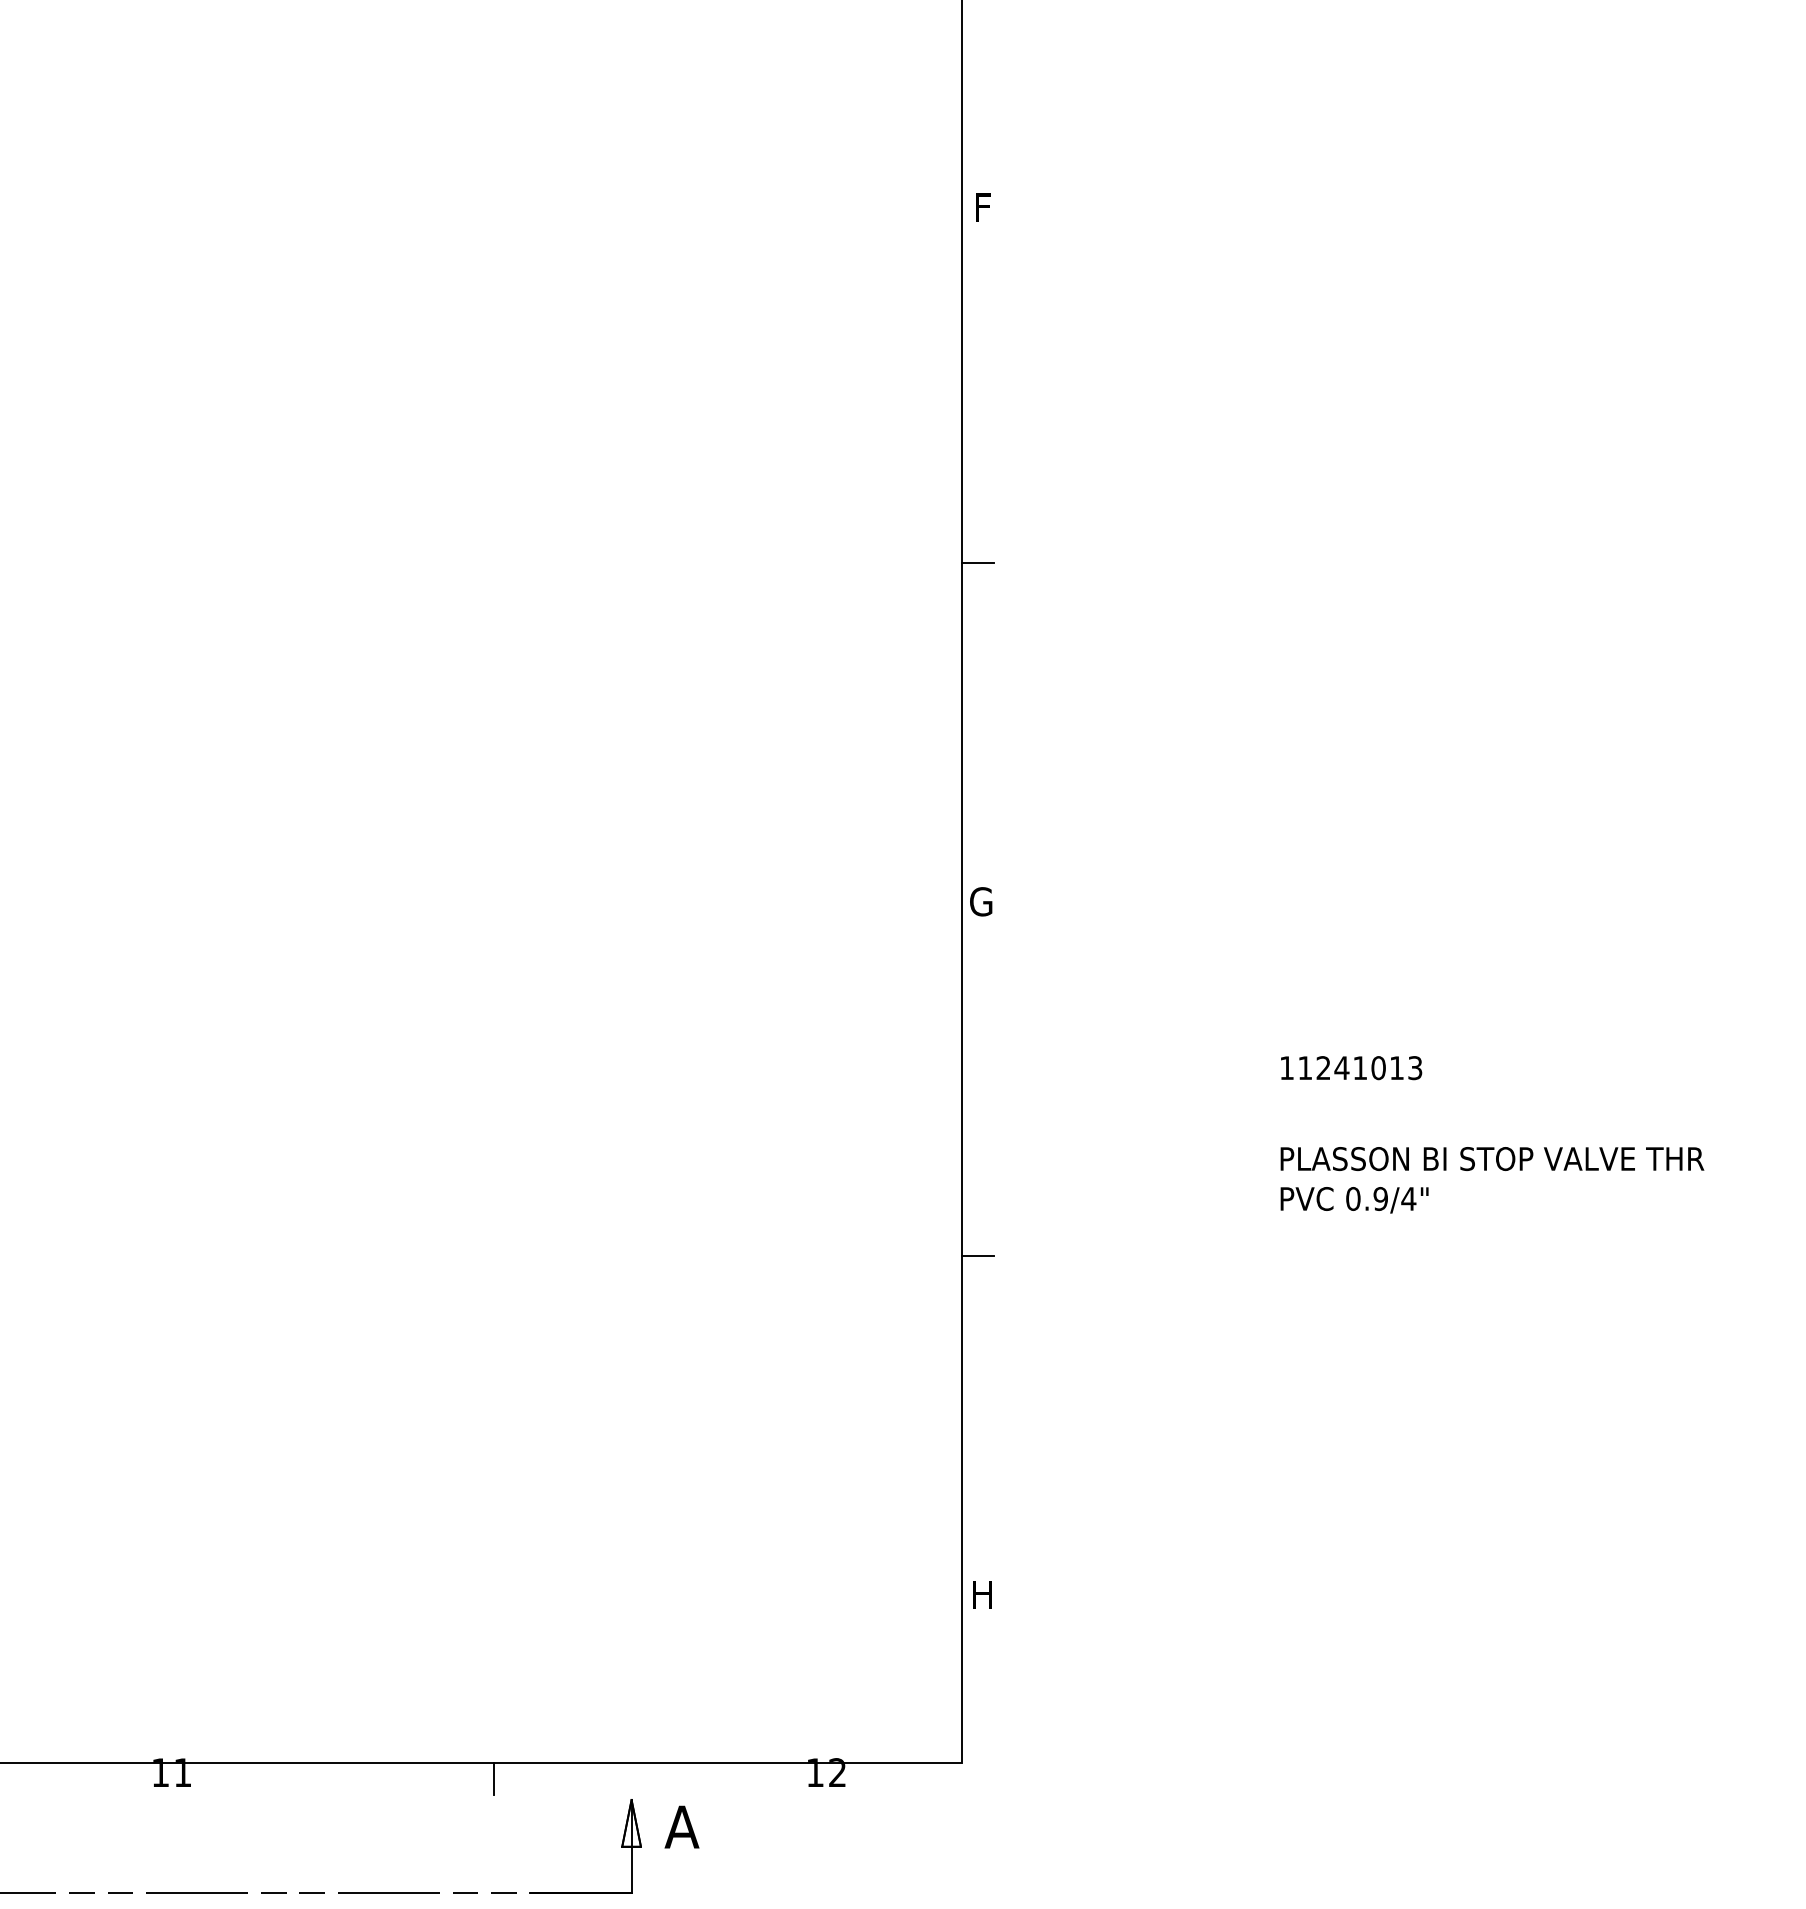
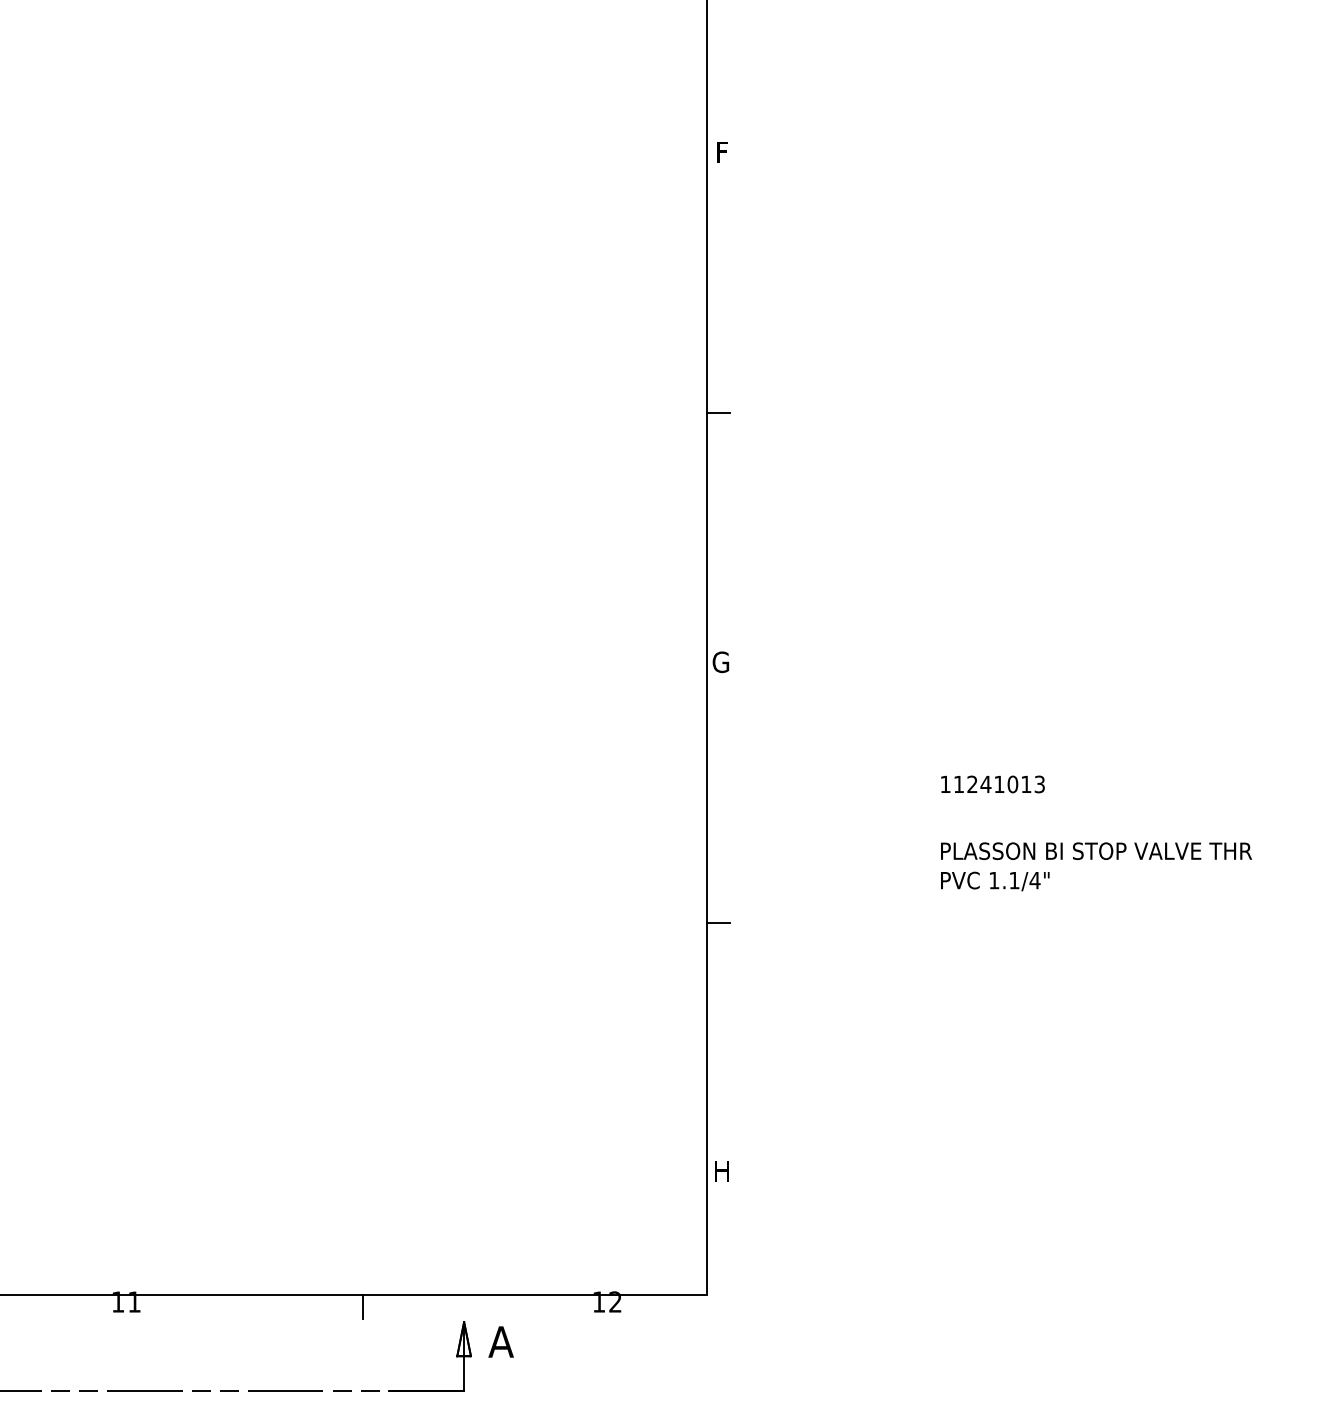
text: (1366, 1198) -> (1003, 880), 0.9/4" -> 1.1/4"

